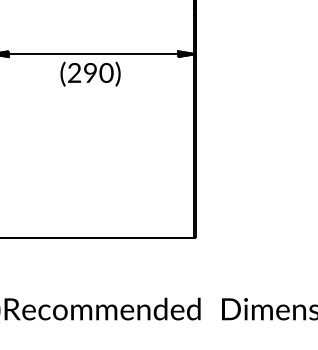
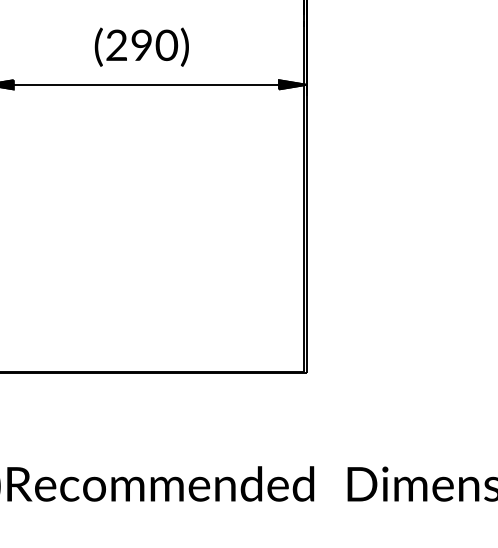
text: (90, 73) -> (141, 46), moved

